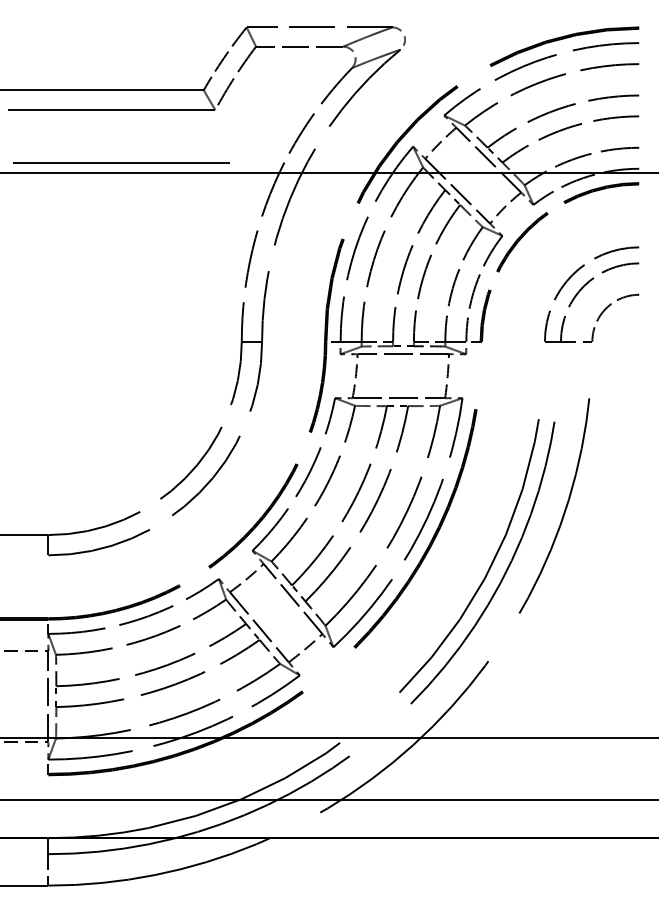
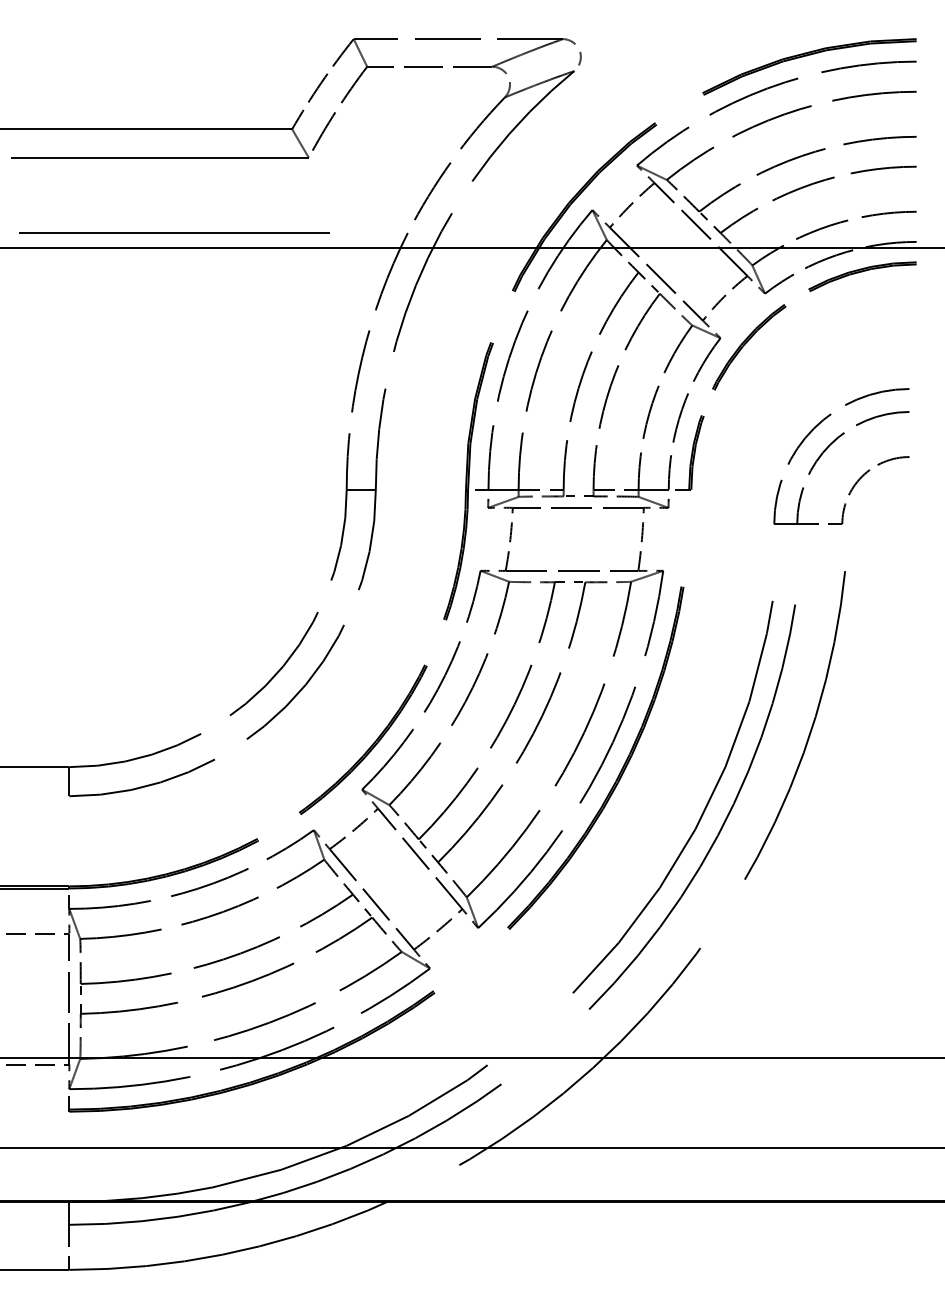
part: (584, 287) -> (831, 446), moved

